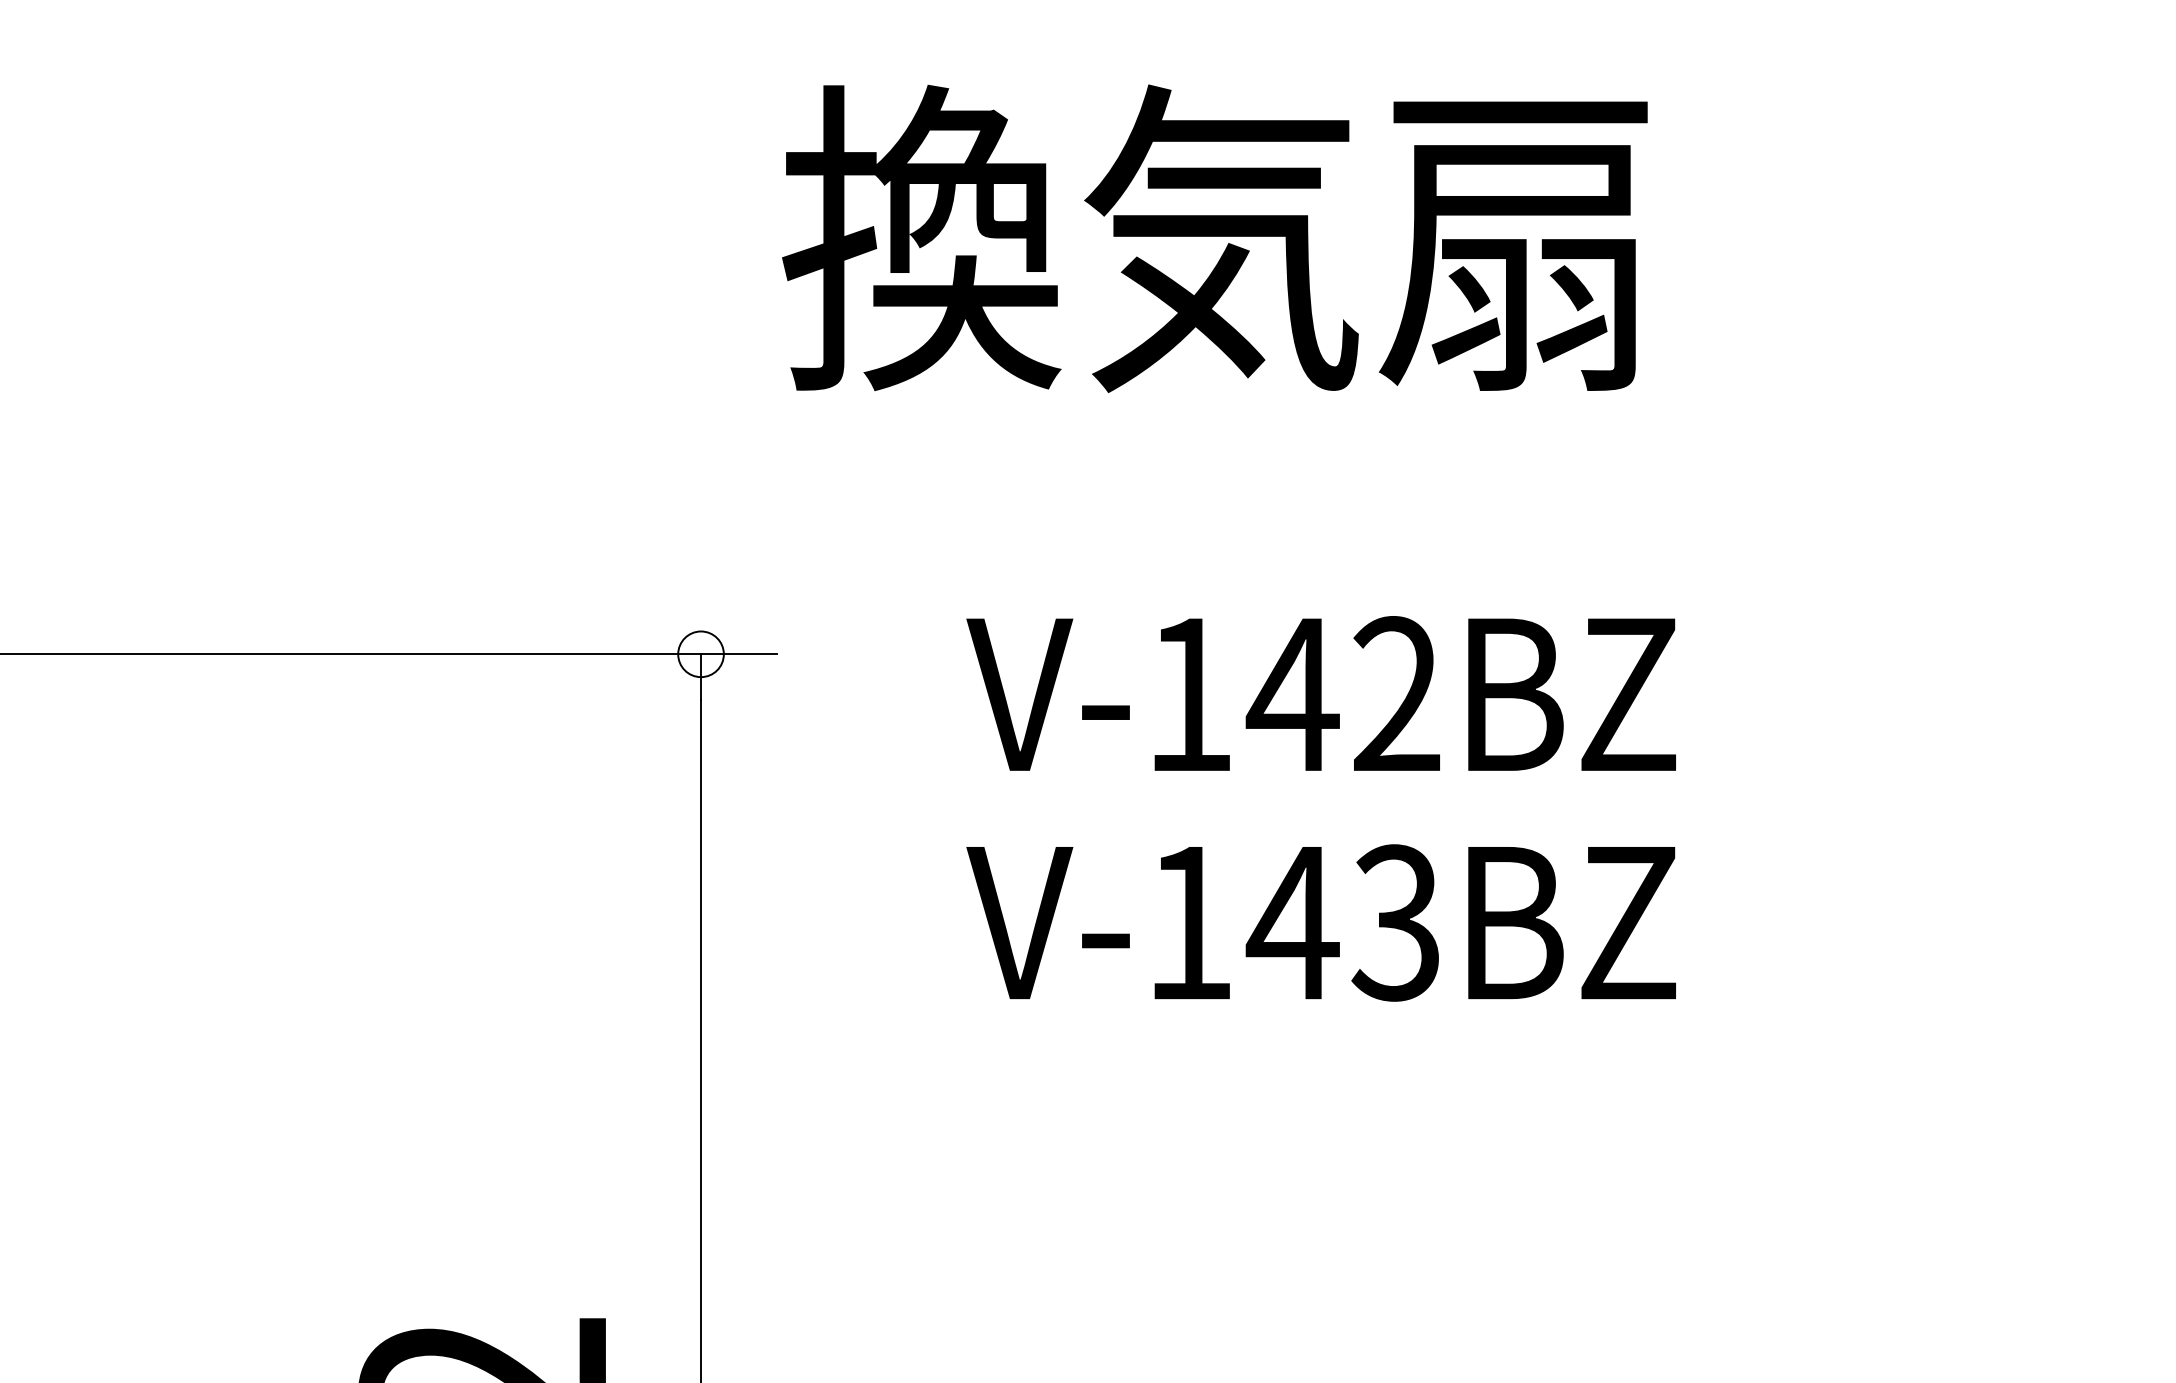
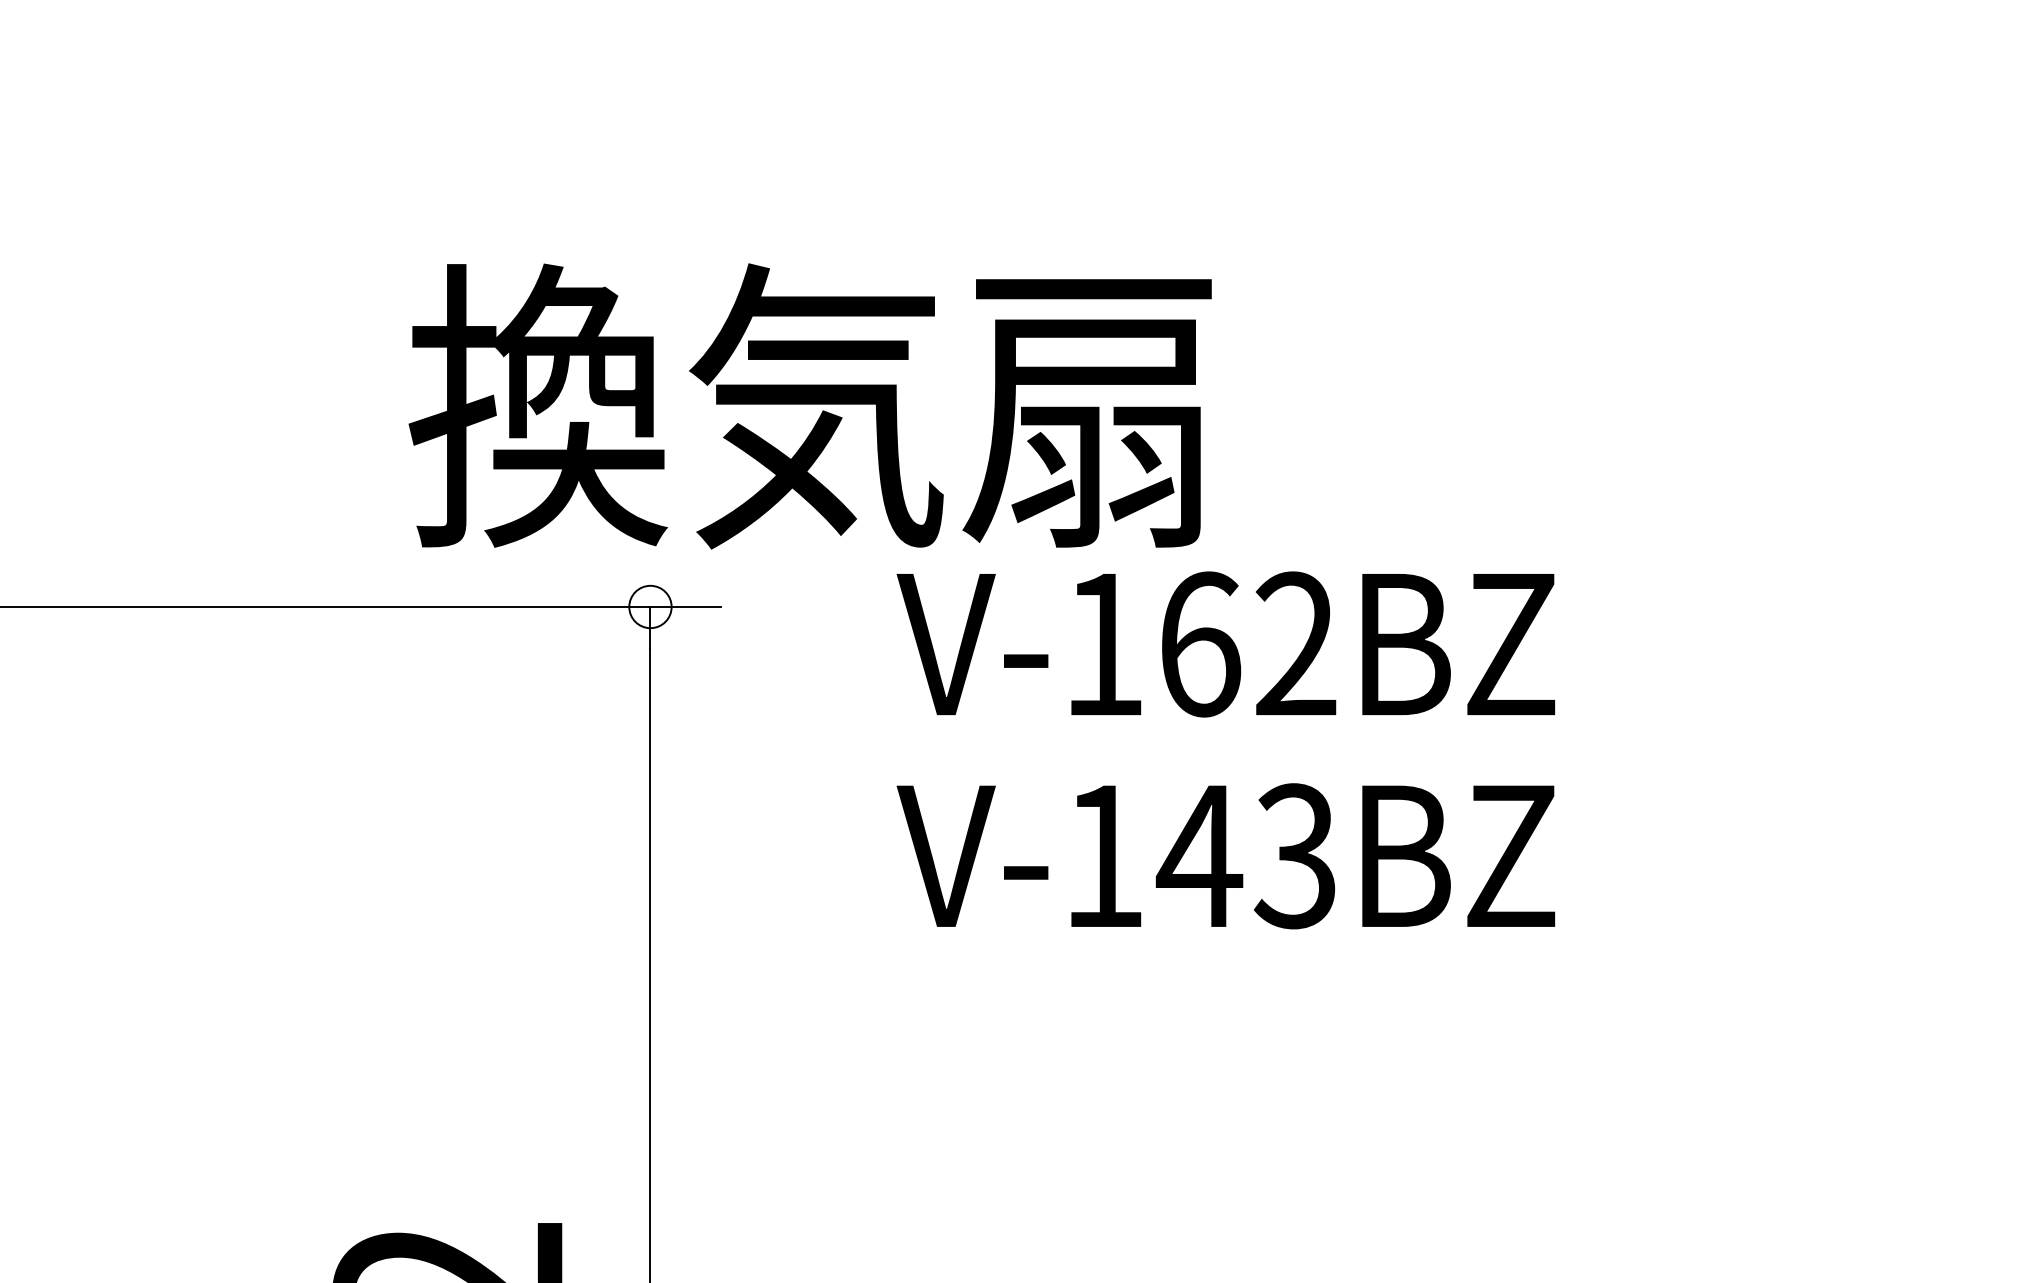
text: (1214, 238) -> (809, 406), moved
text: (1292, 694) -> (1199, 644), V-142BZ -> V-162BZ

